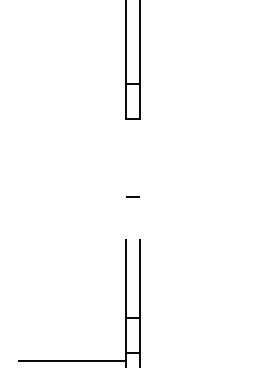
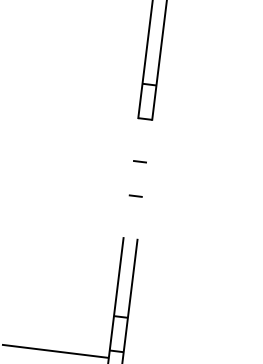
line: (132, 161) -> (139, 161), added

